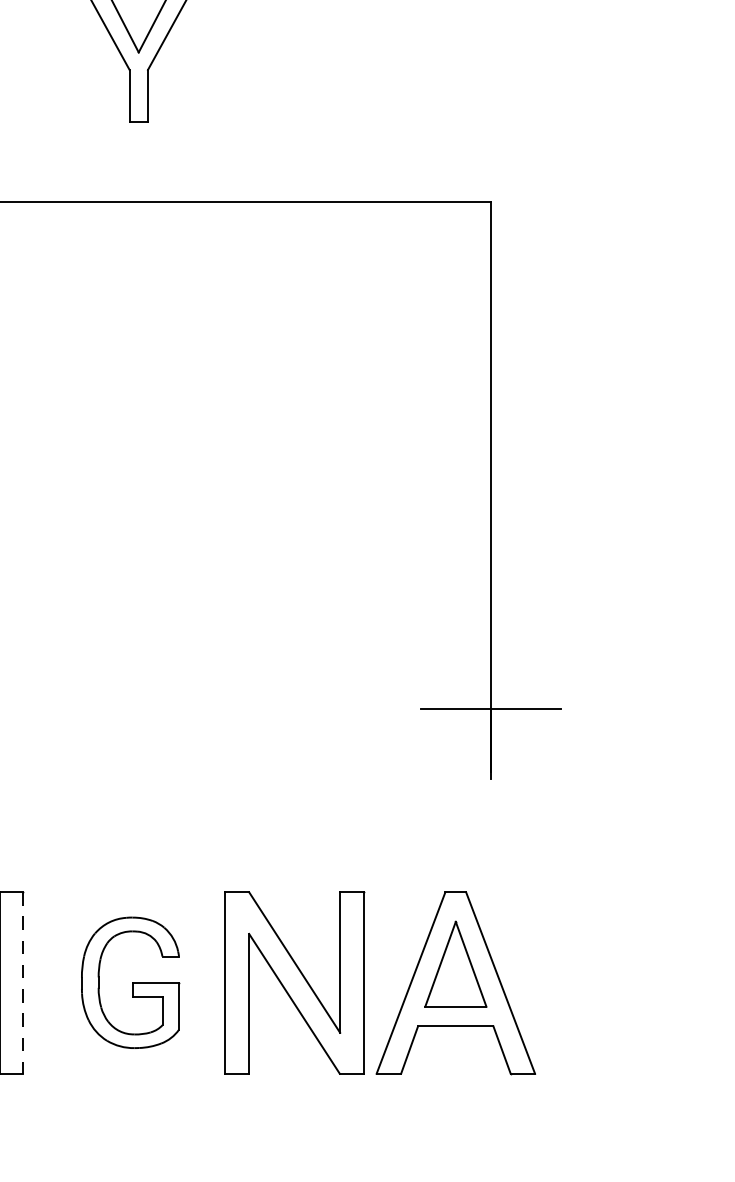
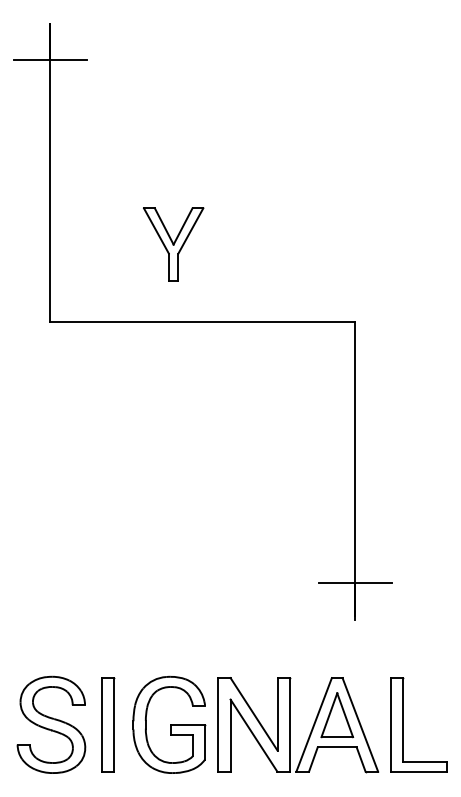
line: (24, 982) -> (114, 724), dashed -> solid
part: (130, 982) -> (169, 724), size x1.43
part: (584, 982) -> (403, 724), added

